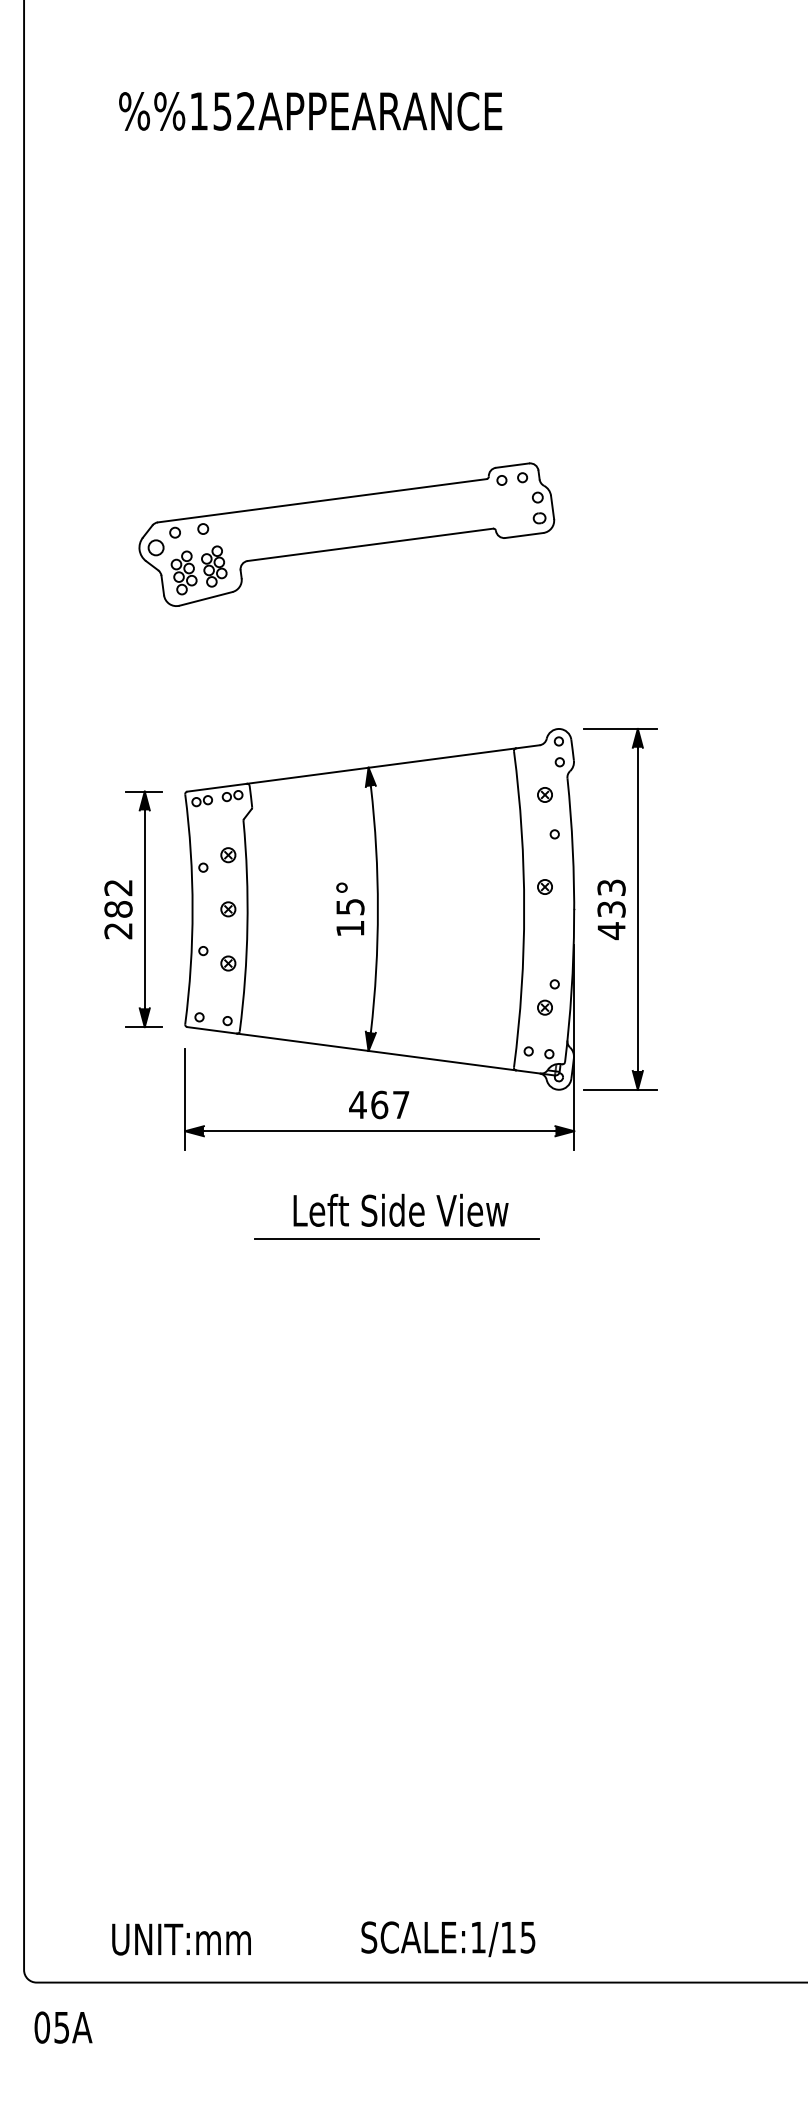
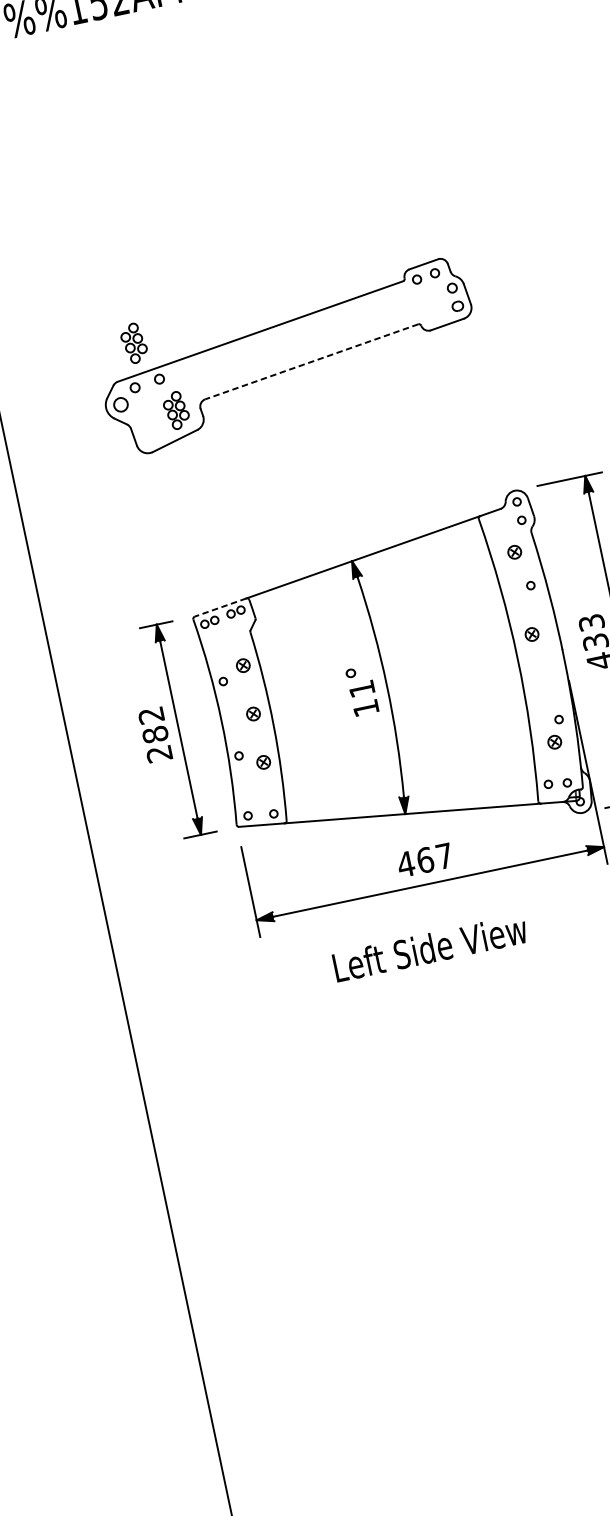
line: (370, 544) -> (311, 361), solid -> dashed
part: (183, 572) -> (133, 343), moved
line: (217, 787) -> (220, 607), solid -> dashed
text: (350, 907) -> (362, 689), 15° -> 11°
text: (400, 1209) -> (429, 947), moved
line: (397, 1239) -> (466, 976), removed

